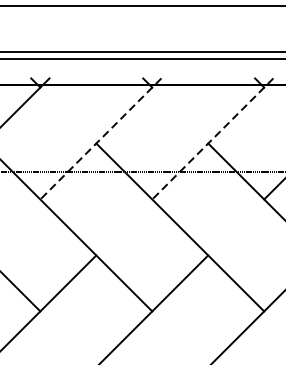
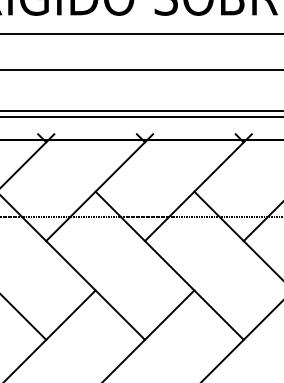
line: (100, 138) -> (99, 187), dashed -> solid
line: (212, 138) -> (198, 187), dashed -> solid

